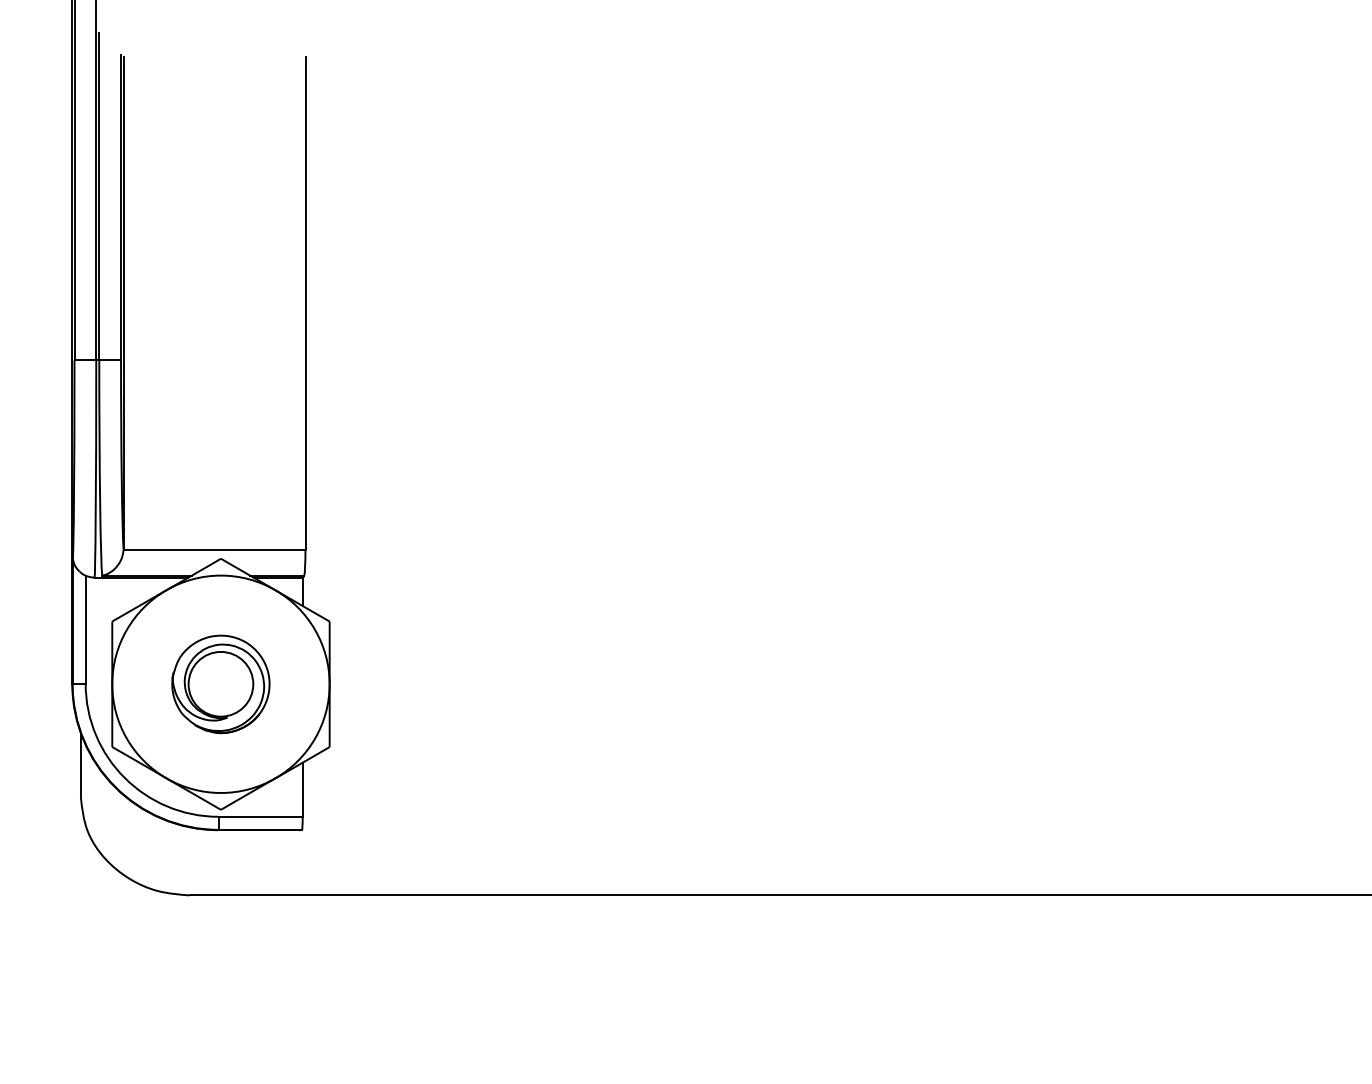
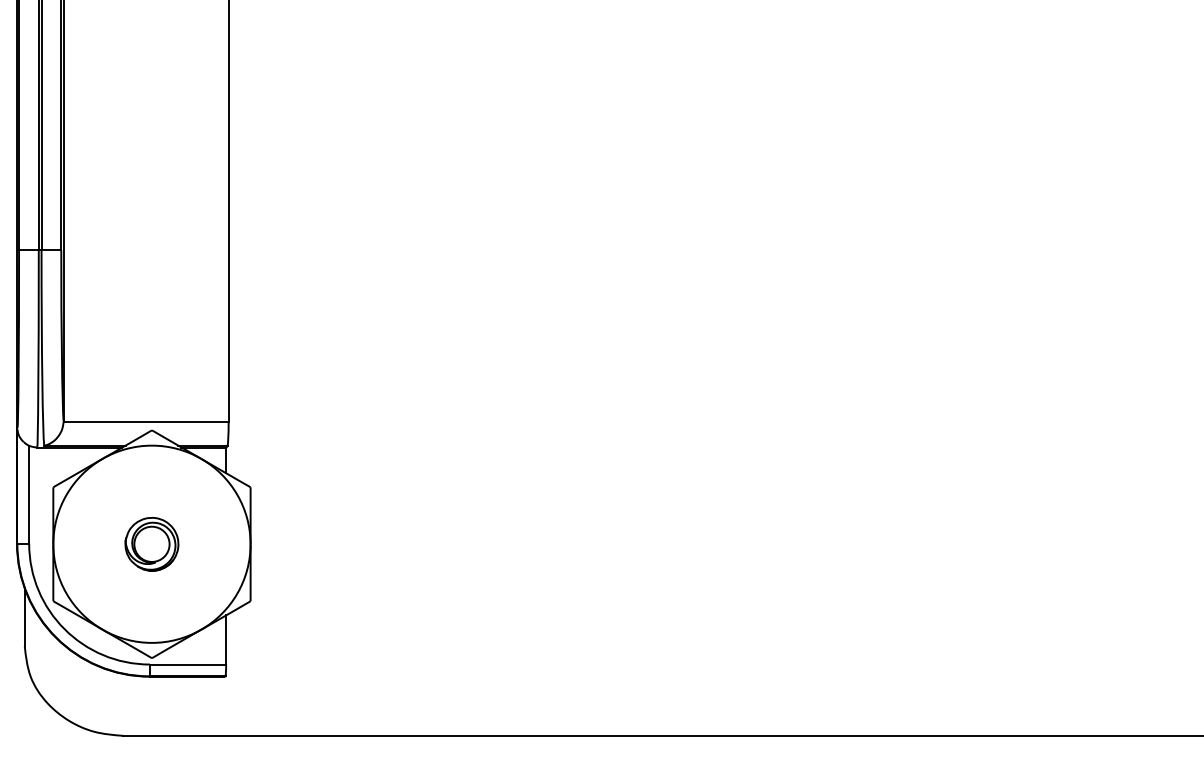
part: (220, 684) -> (151, 544), size x0.6

